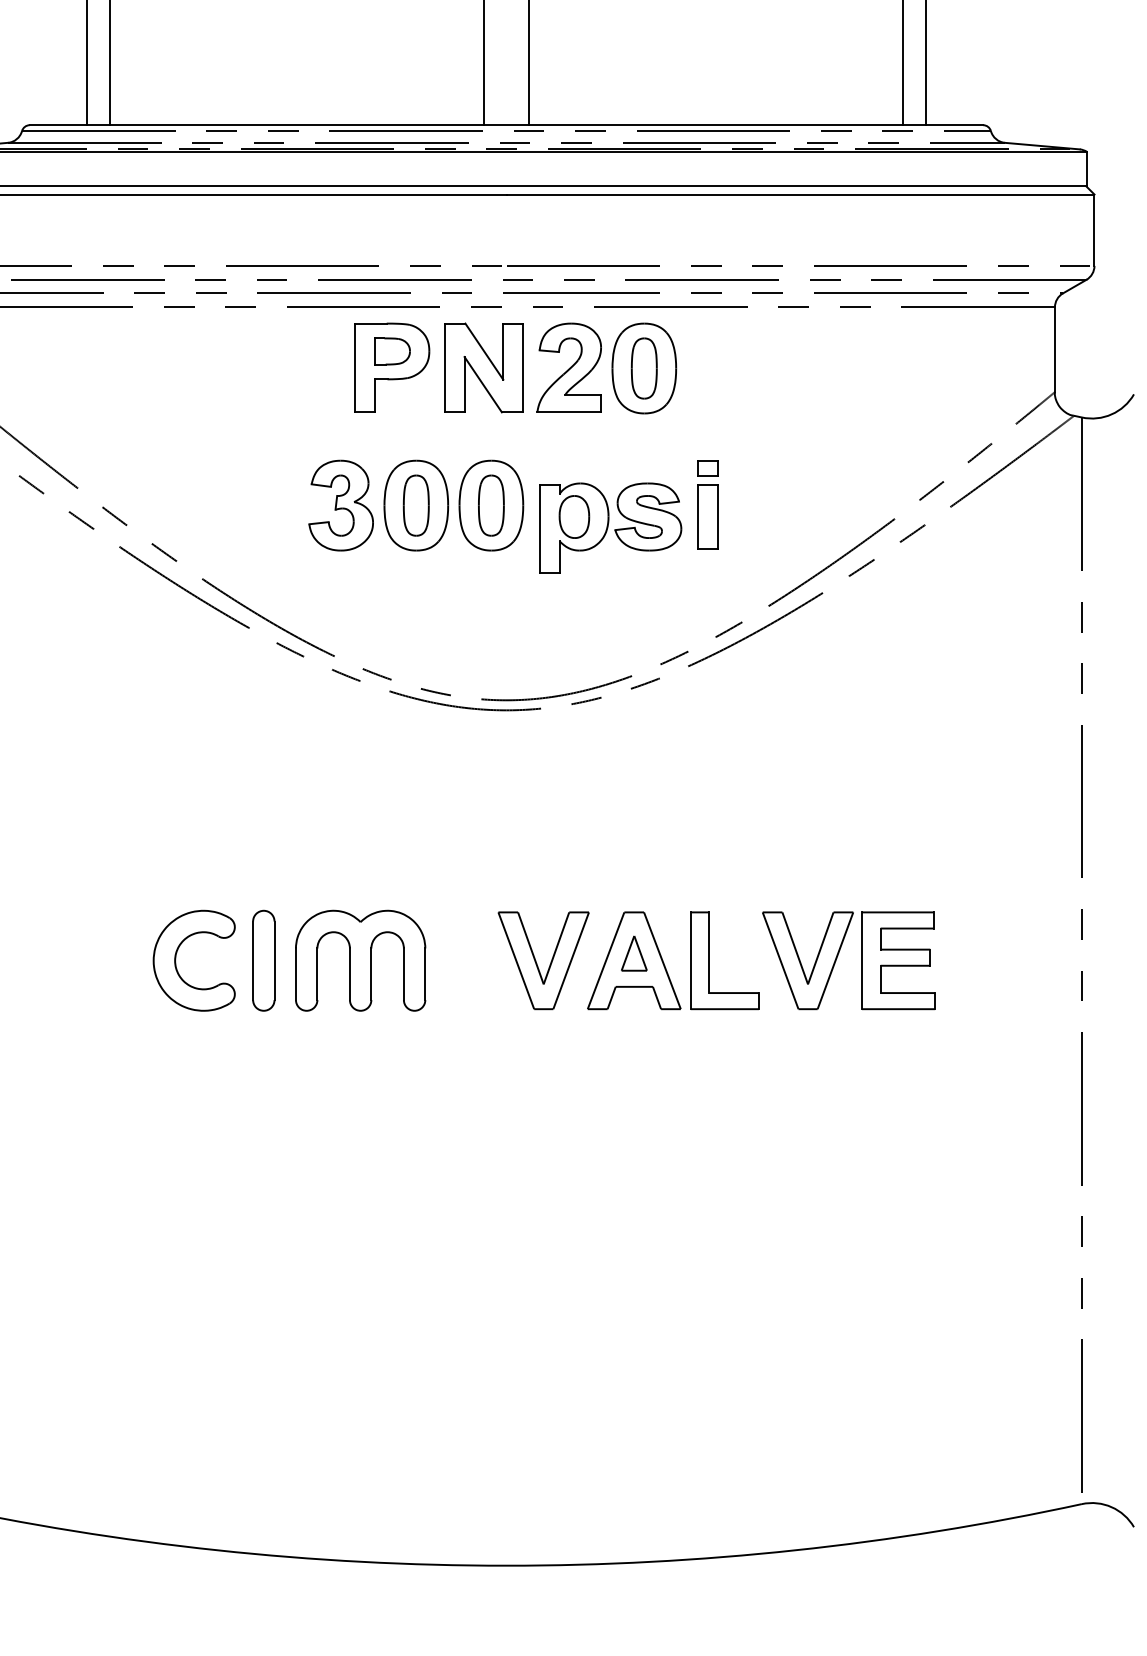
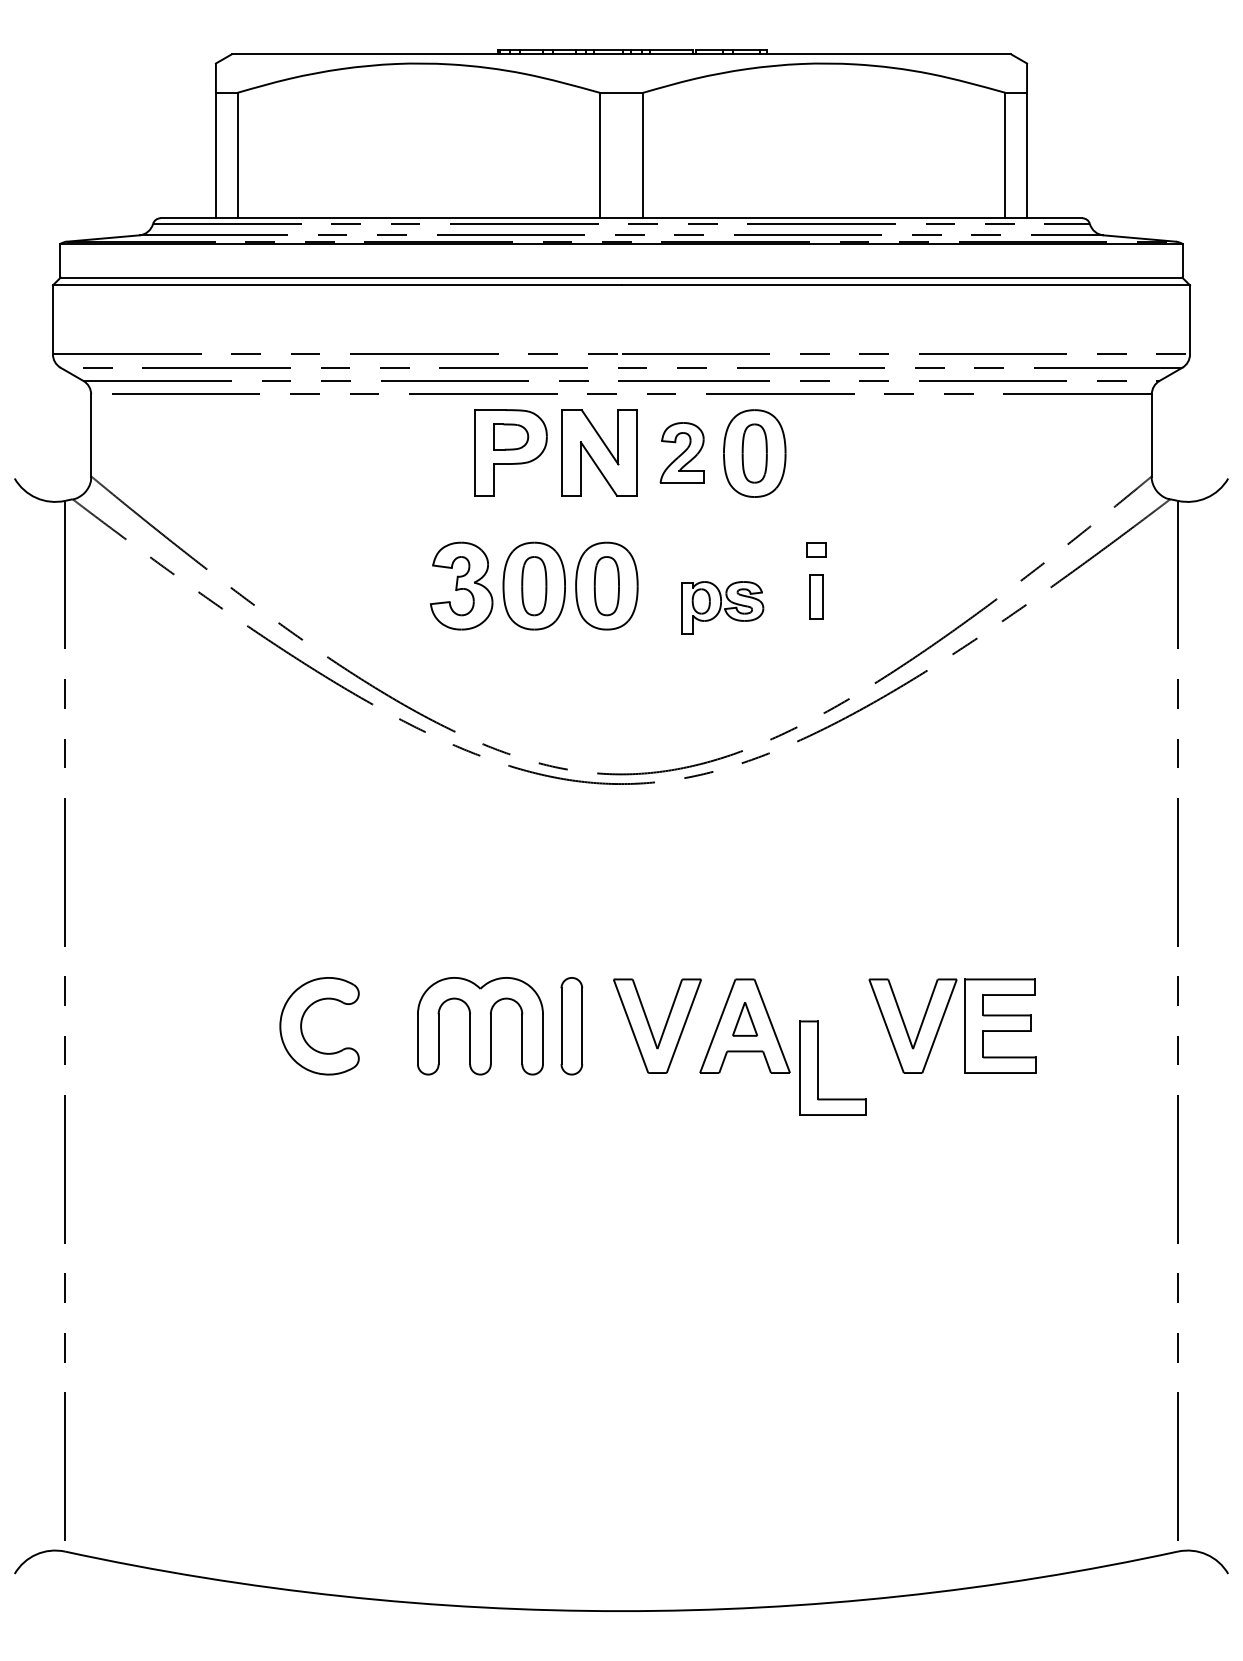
part: (568, 367) -> (681, 452), size x0.7
part: (708, 516) -> (816, 596), size x0.7
part: (610, 527) -> (722, 607), size x0.6
part: (710, 960) -> (818, 1067), moved
part: (263, 961) -> (571, 1026), moved

